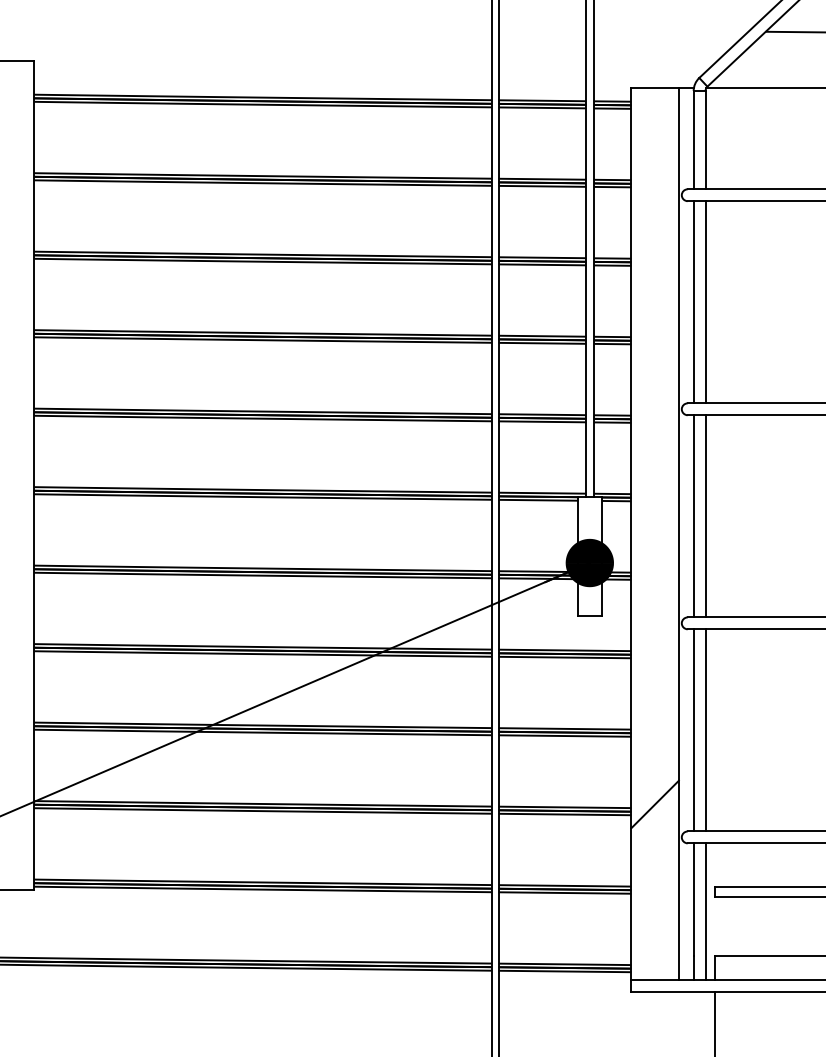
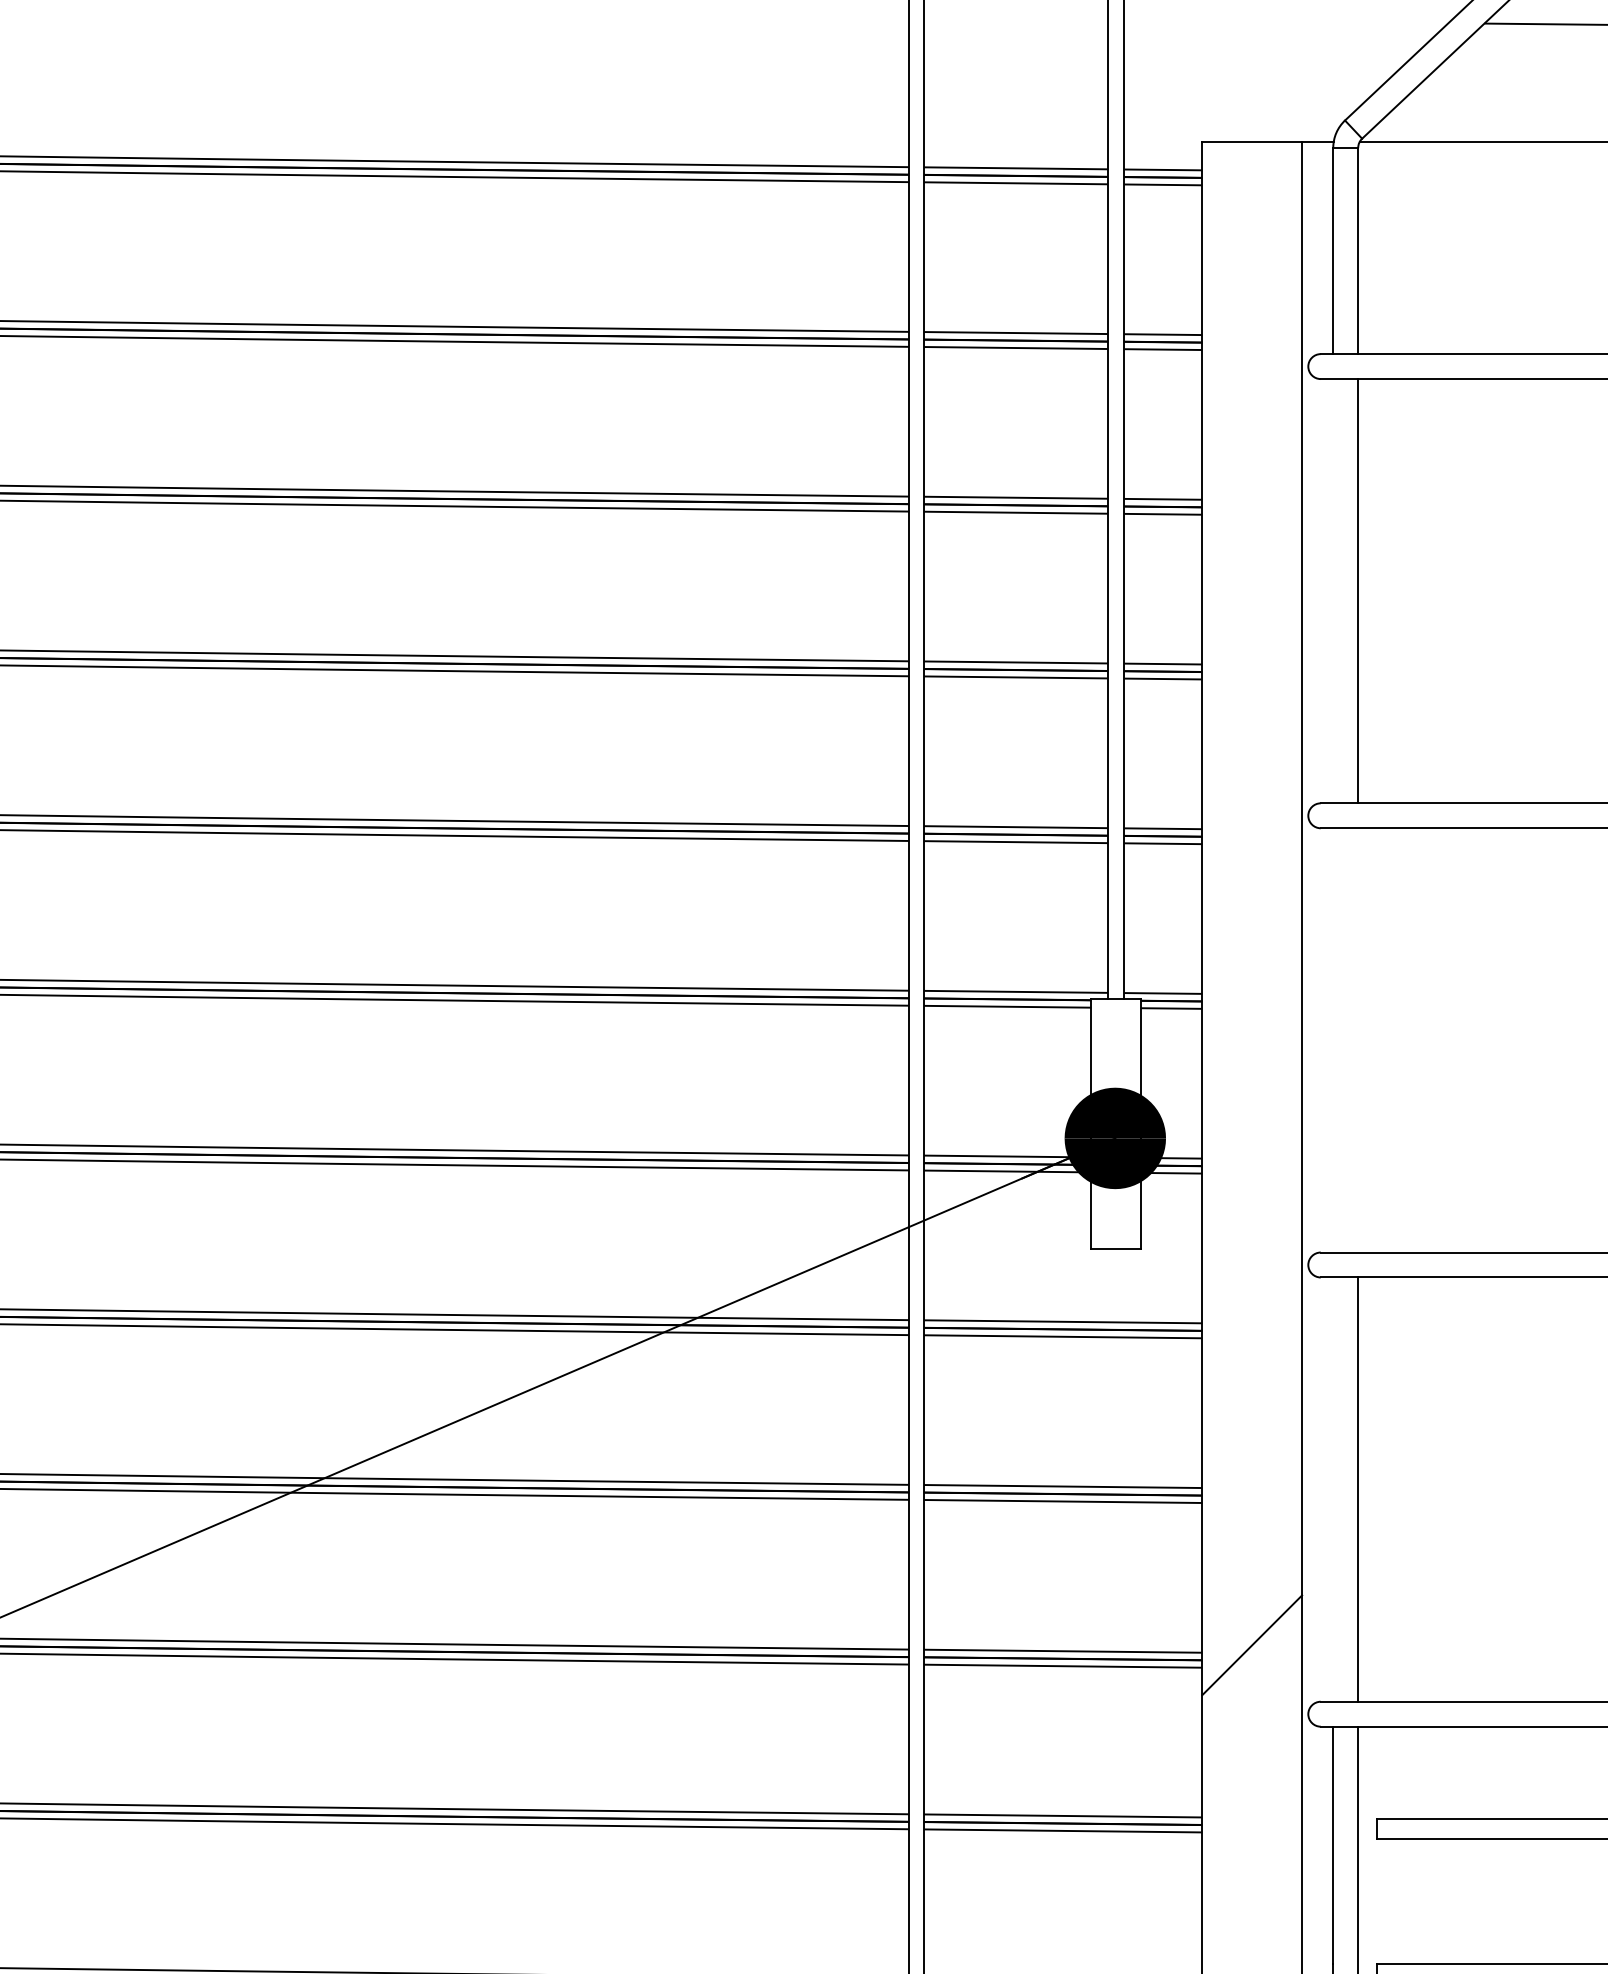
line: (693, 302) -> (1332, 591), removed
line: (693, 516) -> (1332, 1040), removed
line: (705, 516) -> (1358, 1040), removed
line: (693, 730) -> (1332, 1489), removed

